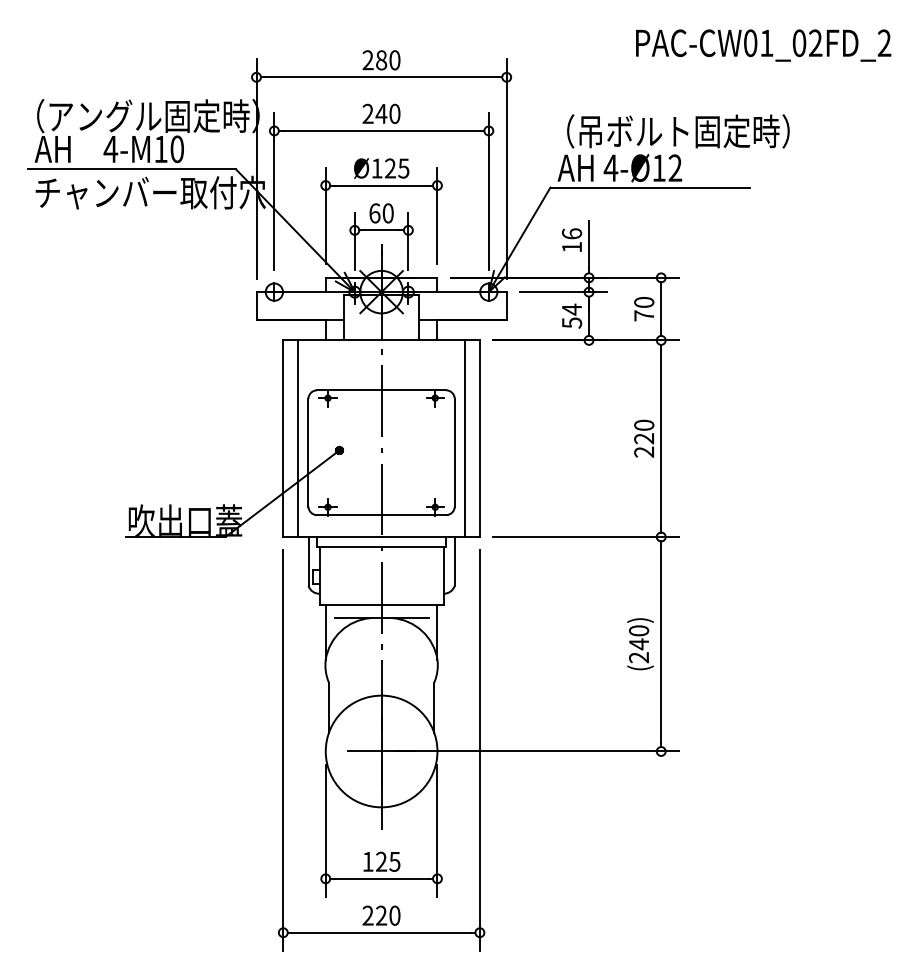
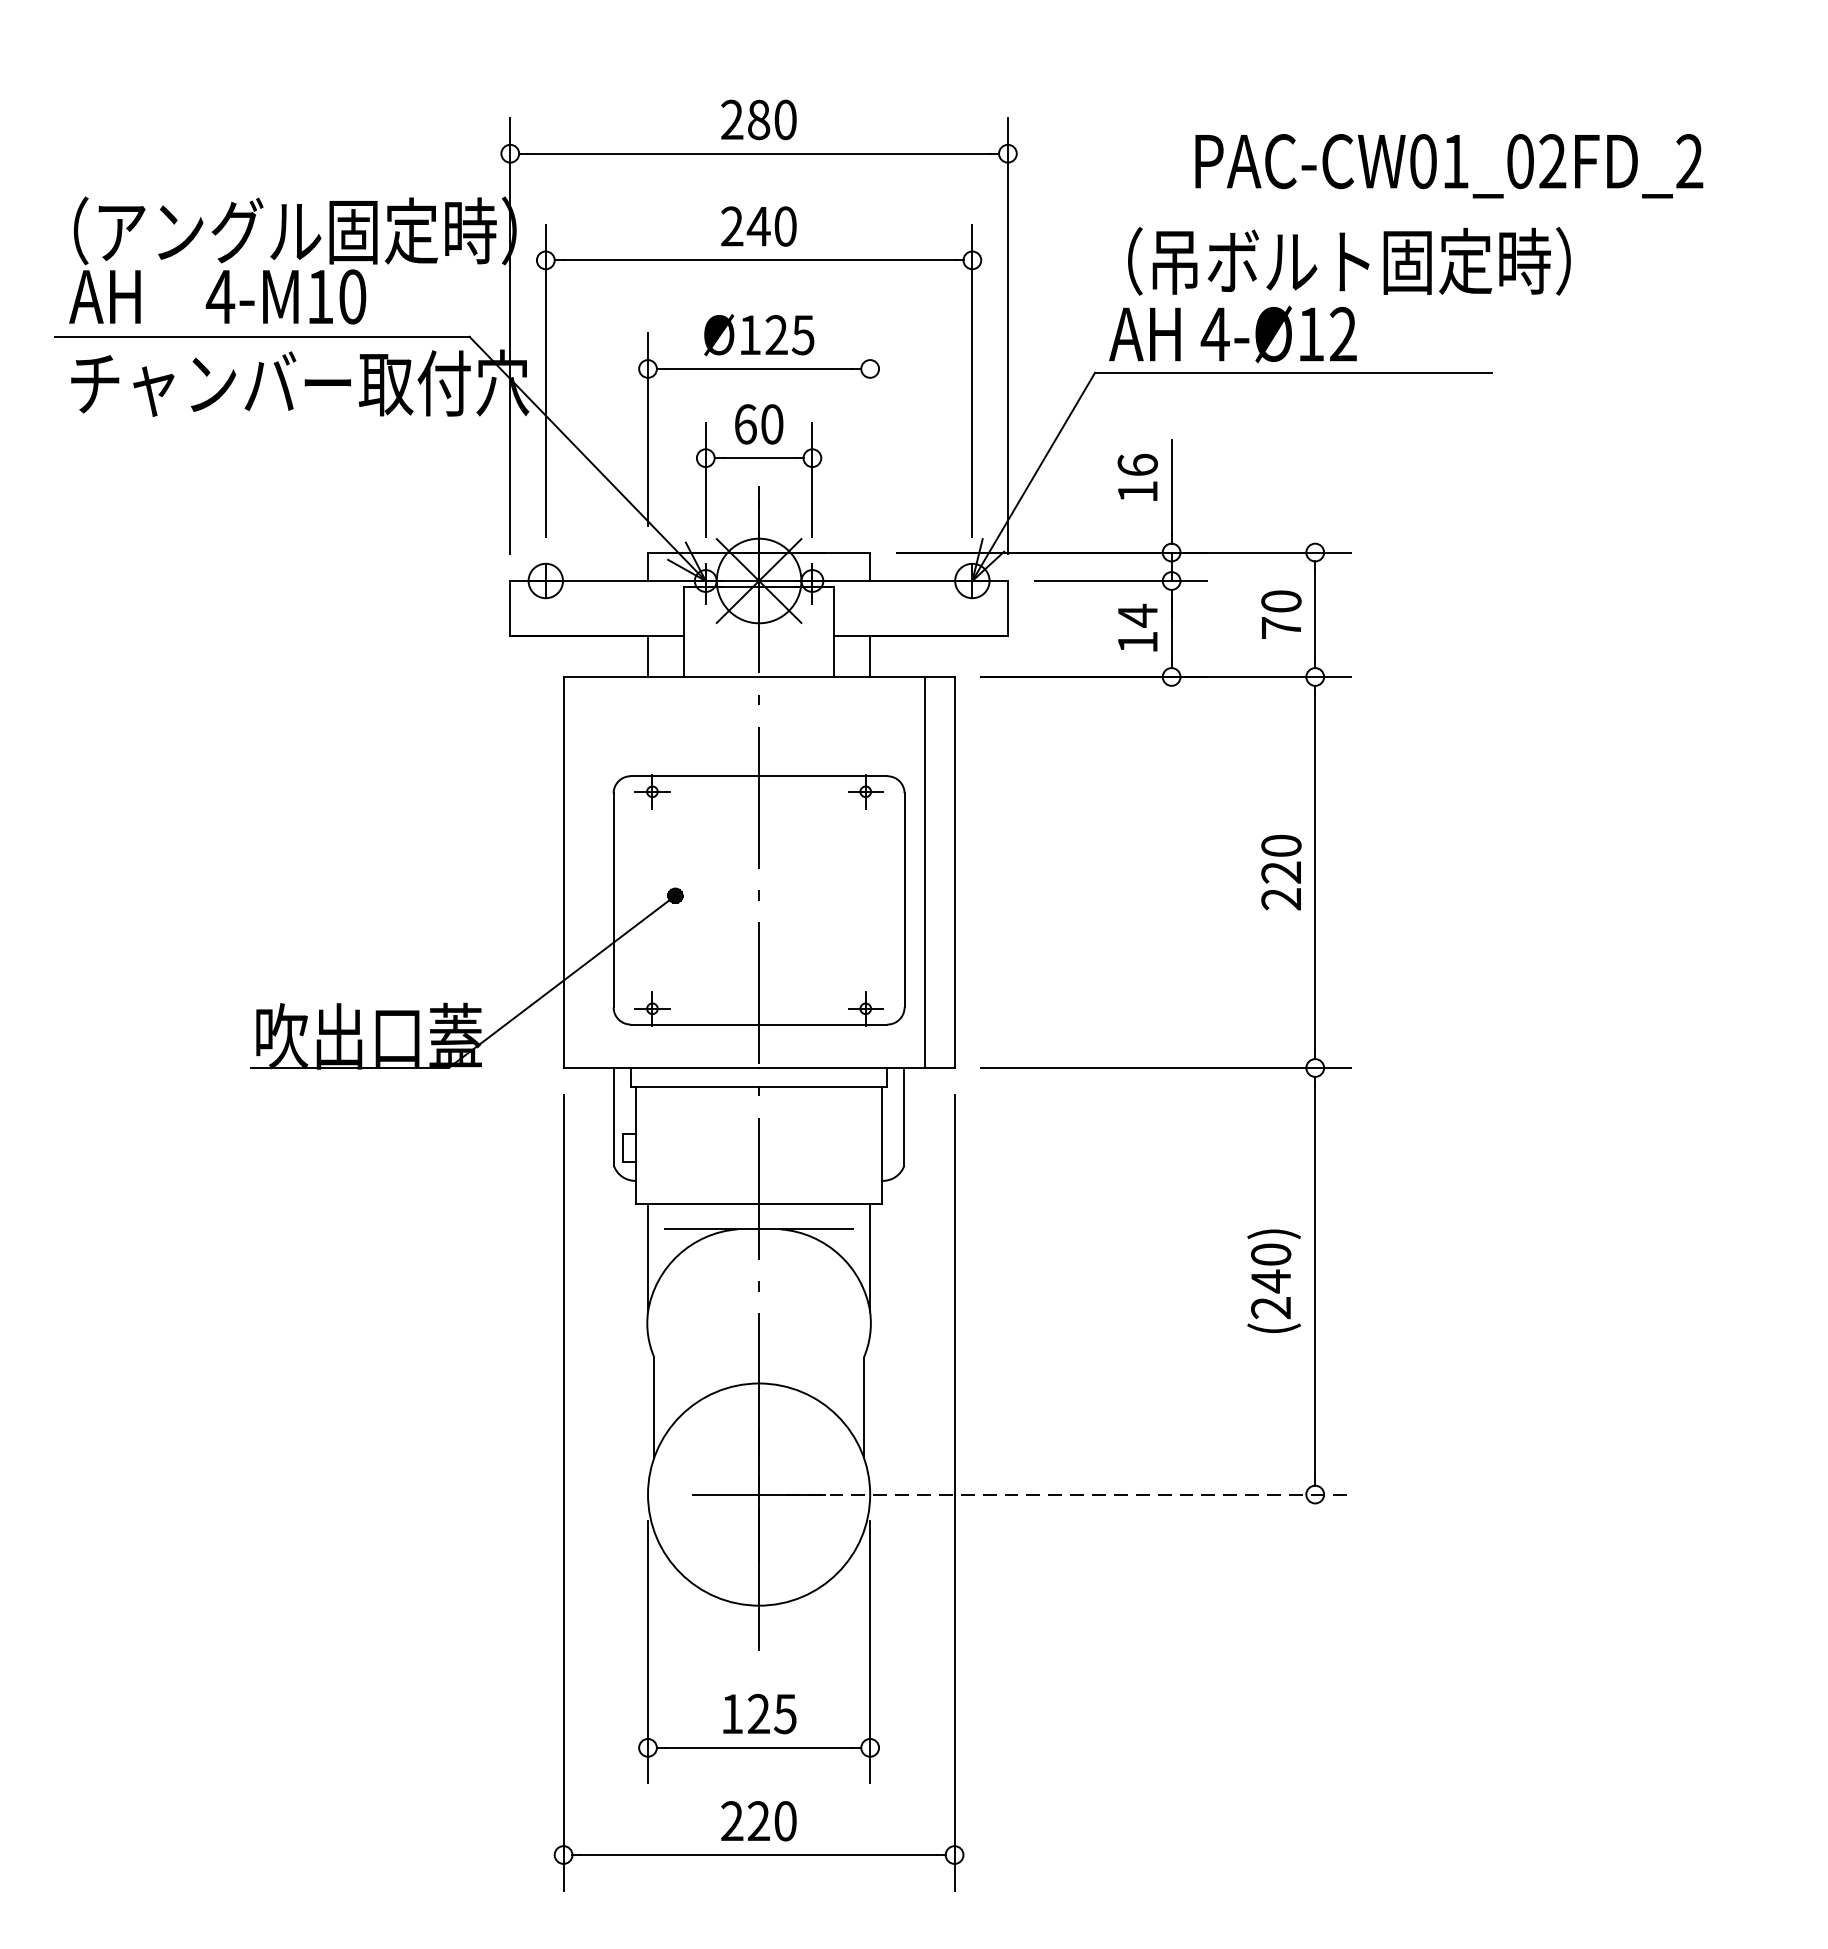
text: (763, 45) -> (1449, 166), moved
line: (437, 215) -> (870, 428), removed
text: (572, 322) -> (1138, 641), 54 -> 14
line: (298, 438) -> (593, 872), removed
line: (537, 751) -> (1069, 1494), solid -> dashed

